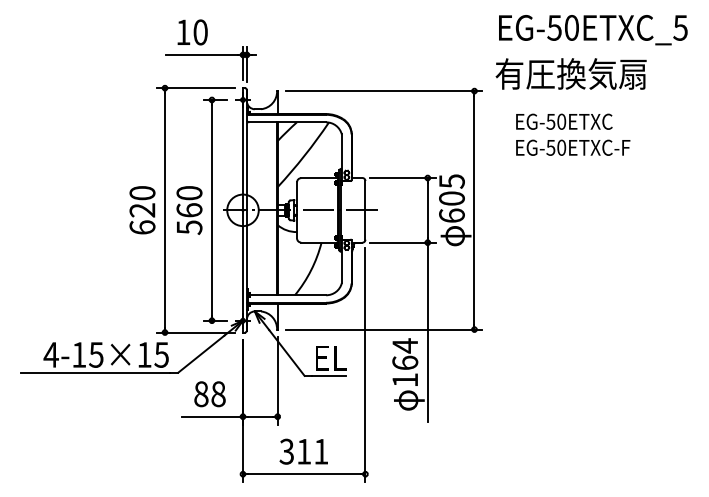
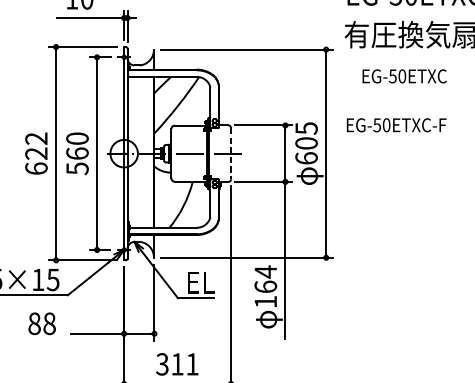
text: (573, 147) -> (396, 125), moved
text: (142, 193) -> (36, 138), 620 -> 622
line: (365, 210) -> (231, 153), solid -> dashed
text: (209, 394) -> (41, 324), moved

